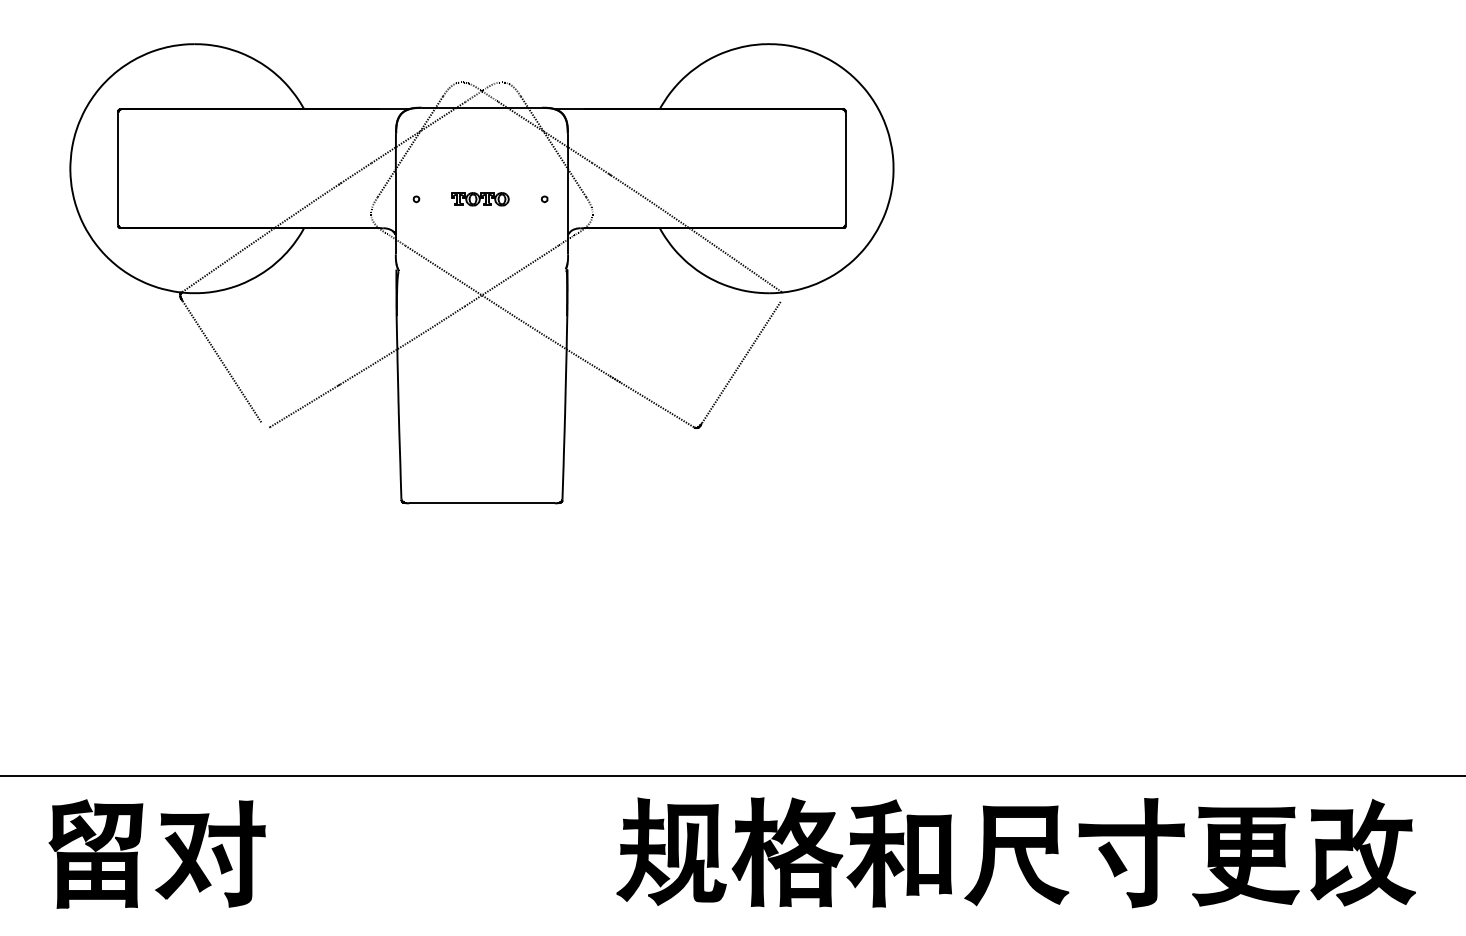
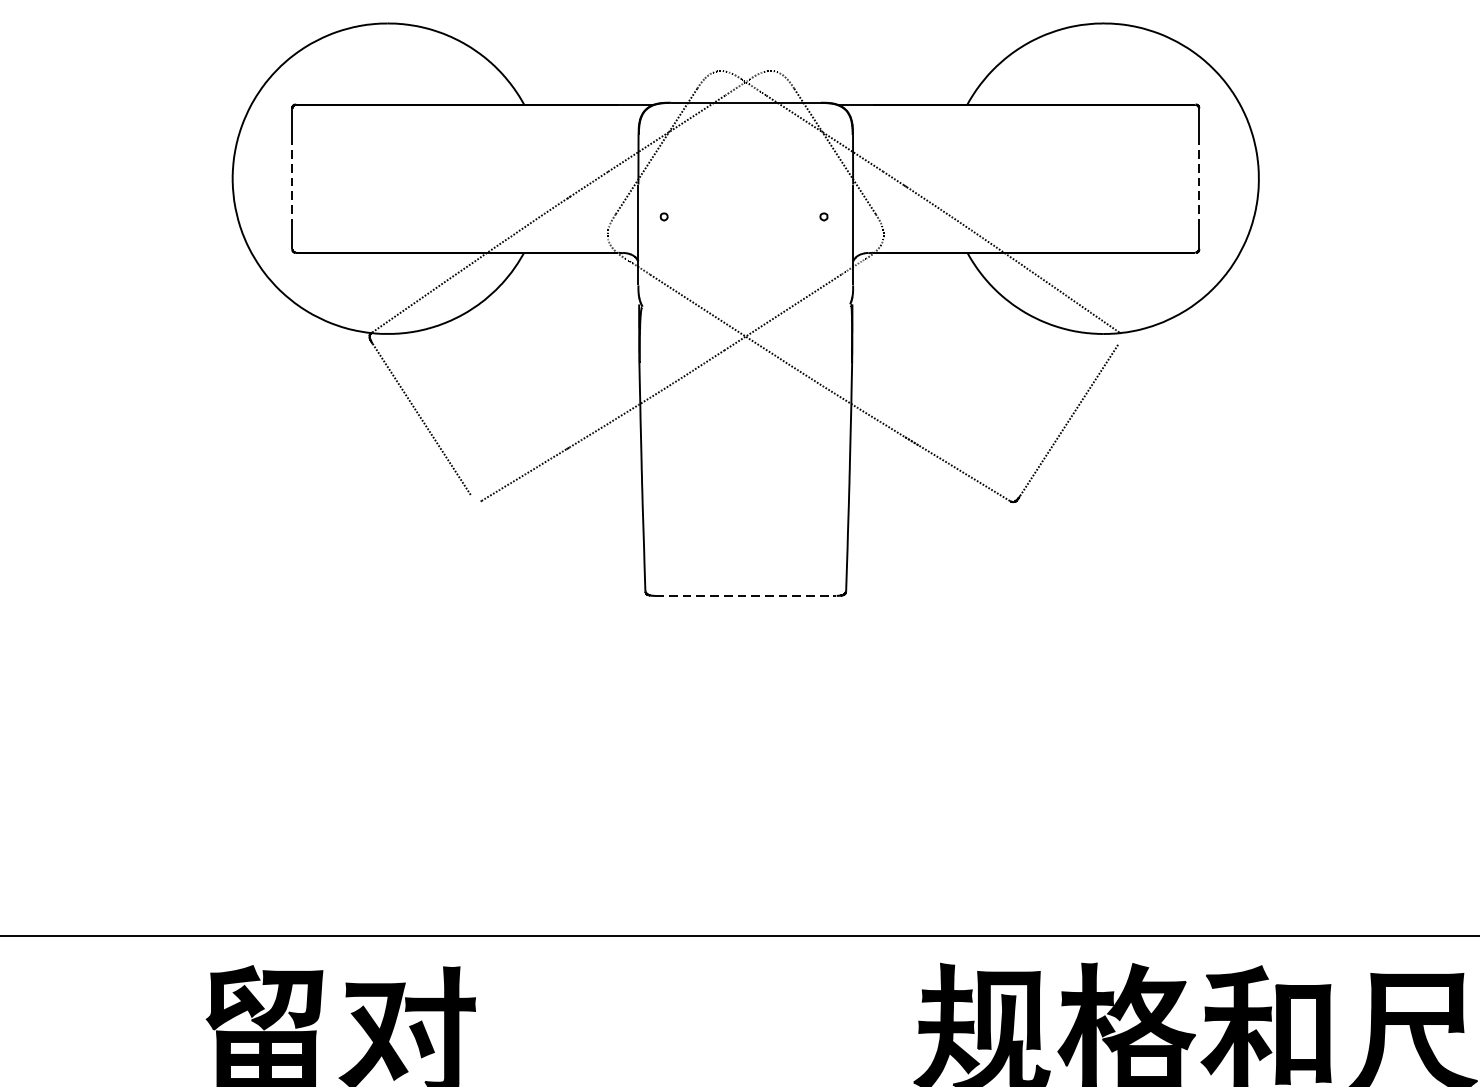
line: (118, 168) -> (292, 178), solid -> dashed
line: (845, 168) -> (1198, 178), solid -> dashed
part: (480, 199) -> (743, 217), removed
line: (482, 503) -> (746, 596), solid -> dashed

